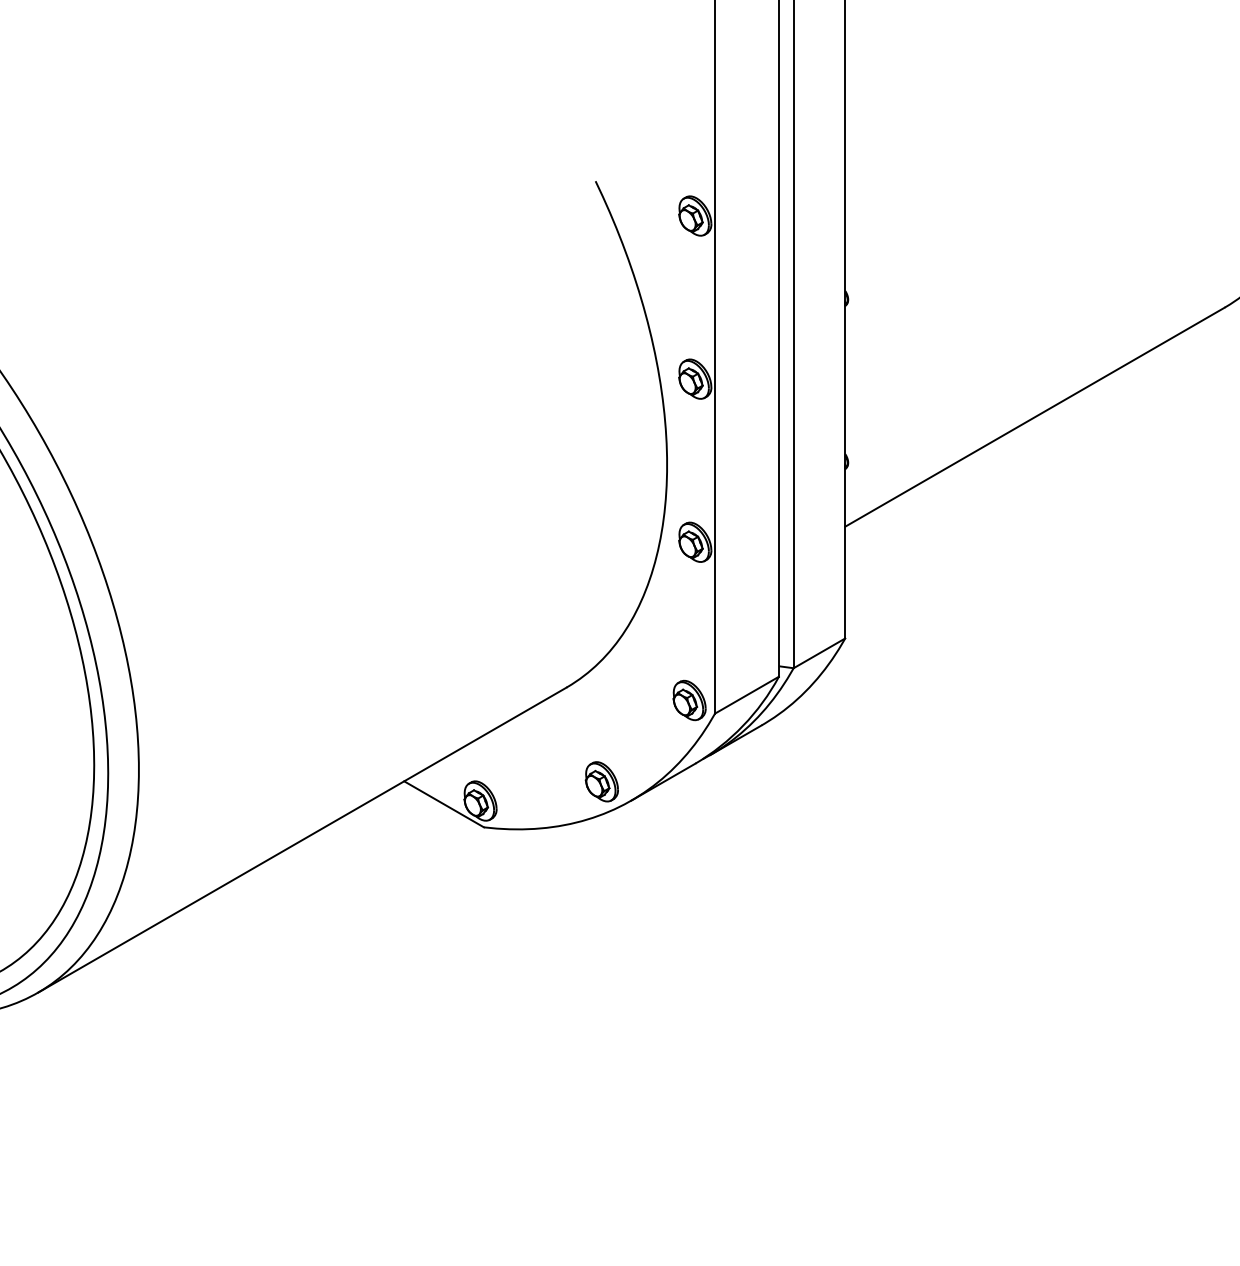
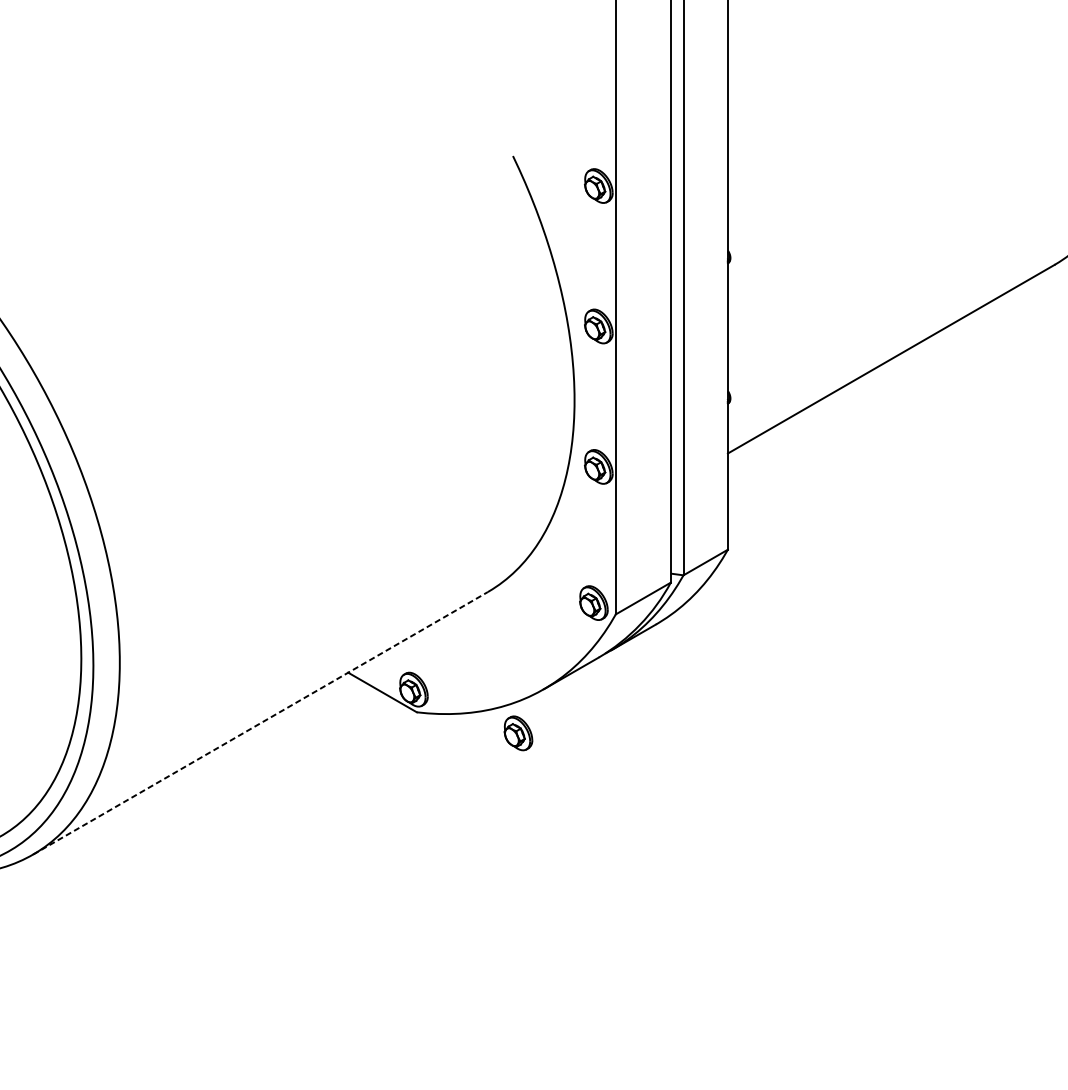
part: (601, 781) -> (518, 733), moved
line: (302, 840) -> (260, 723), solid -> dashed

